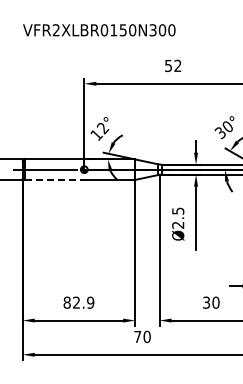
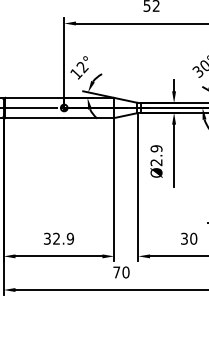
line: (54, 179) -> (34, 117), dashed -> solid
text: (178, 210) -> (156, 148), Ø2.5 -> Ø2.9
text: (66, 302) -> (46, 238), 82.9 -> 32.9

